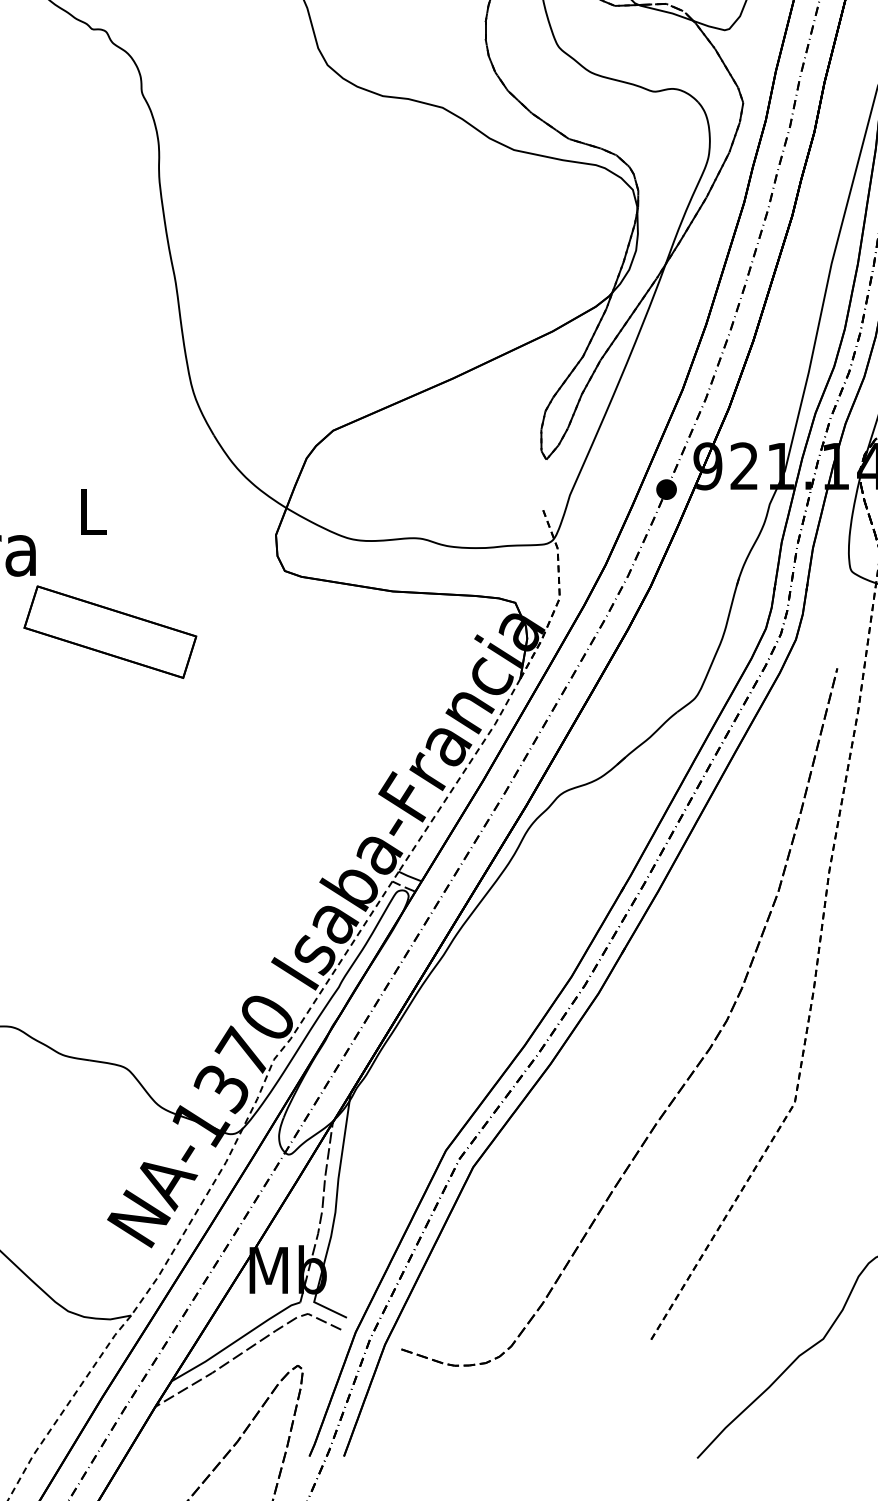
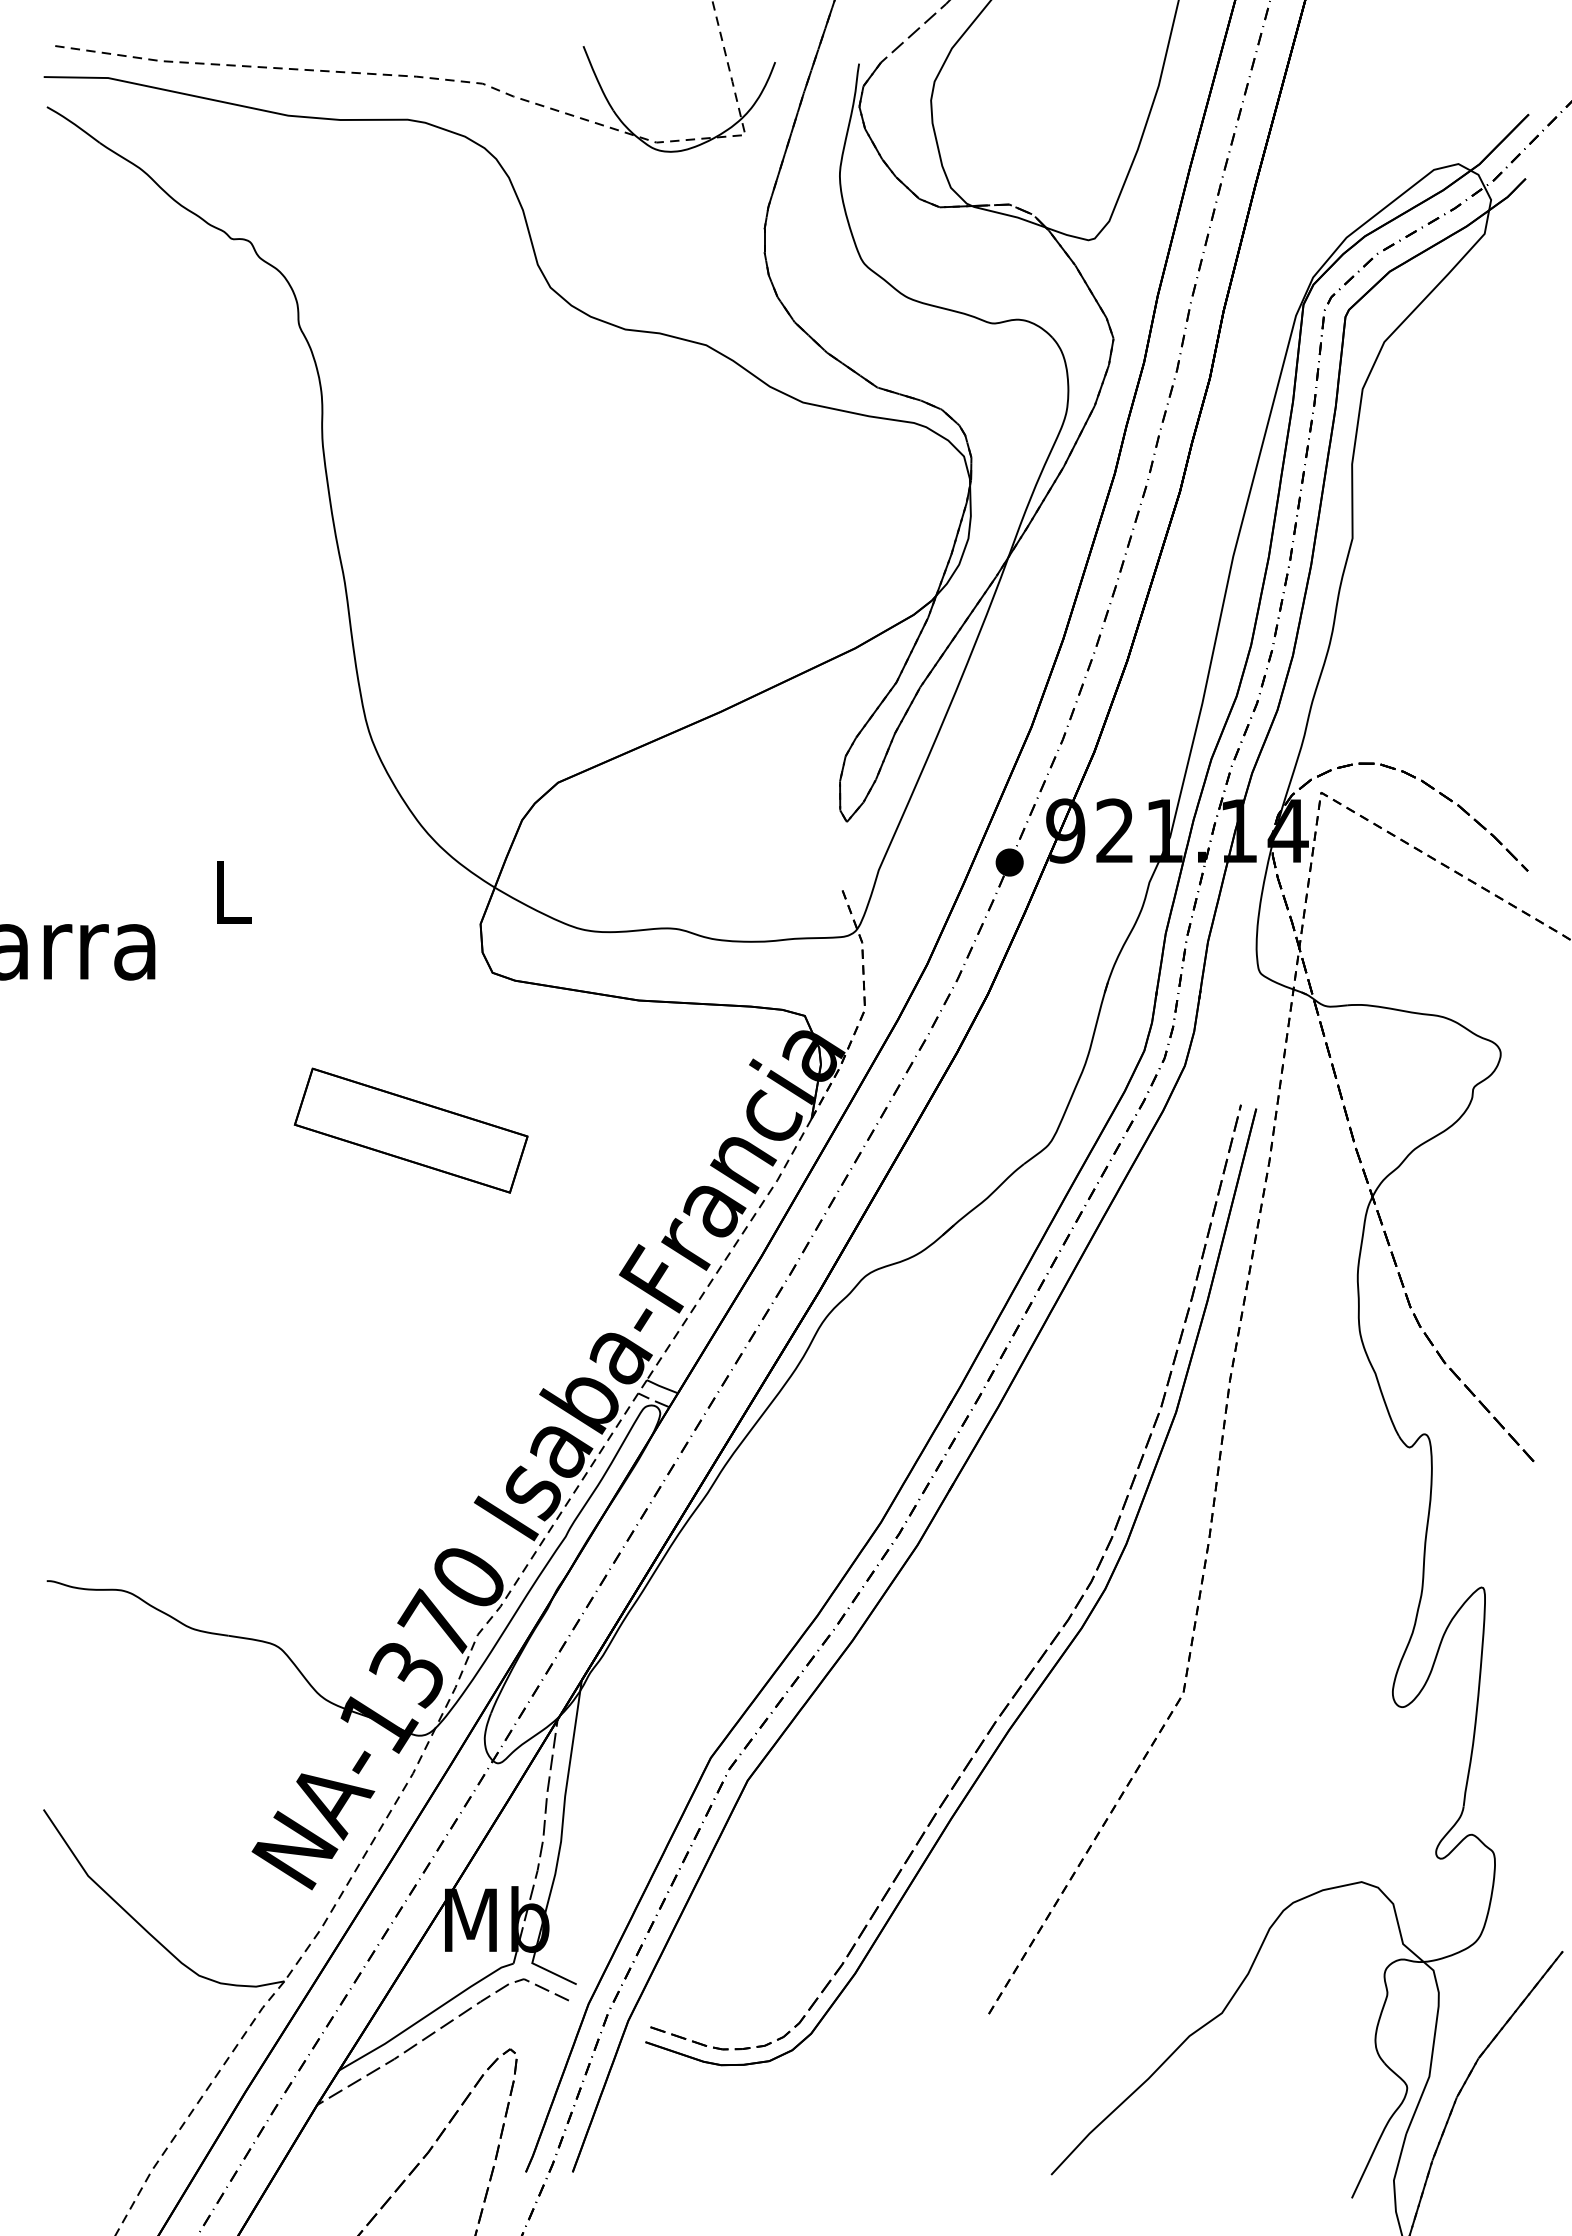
part: (109, 632) -> (410, 1130), moved
part: (698, 1082) -> (1053, 1665), added

